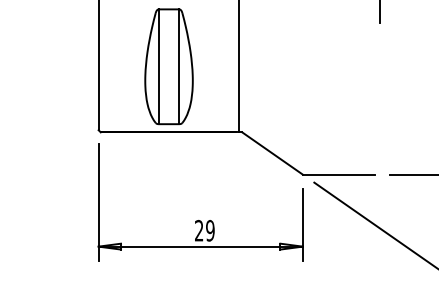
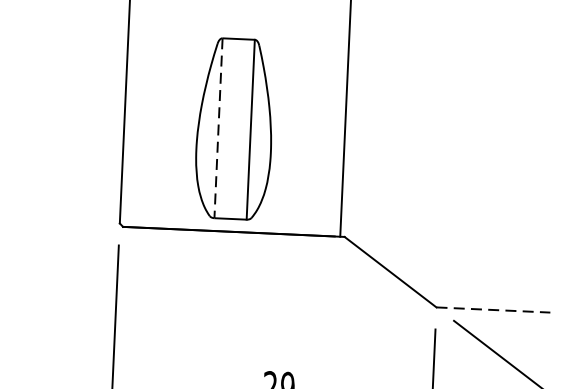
line: (158, 67) -> (218, 129), solid -> dashed
line: (339, 174) -> (494, 309), solid -> dashed

